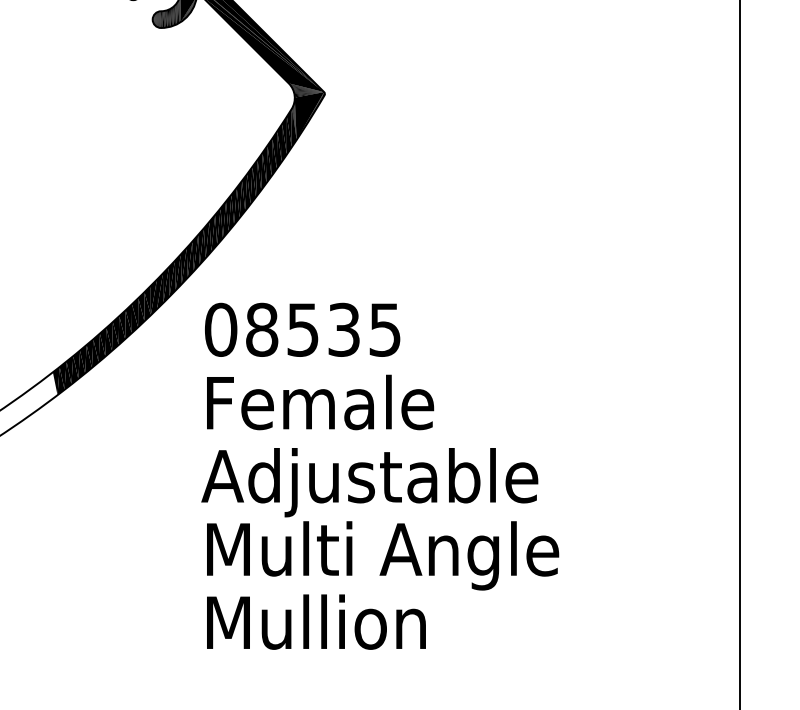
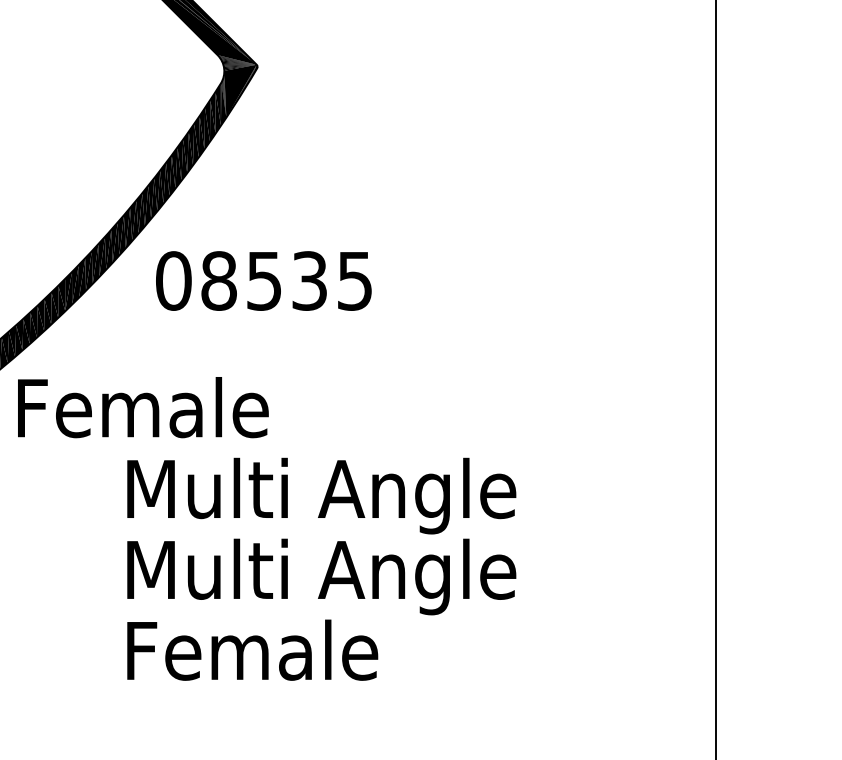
text: (302, 329) -> (263, 280), moved
text: (320, 402) -> (143, 407), moved
text: (380, 482) -> (318, 495), Adjustable -> Multi Angle
text: (323, 621) -> (256, 649), Mullion -> Female

